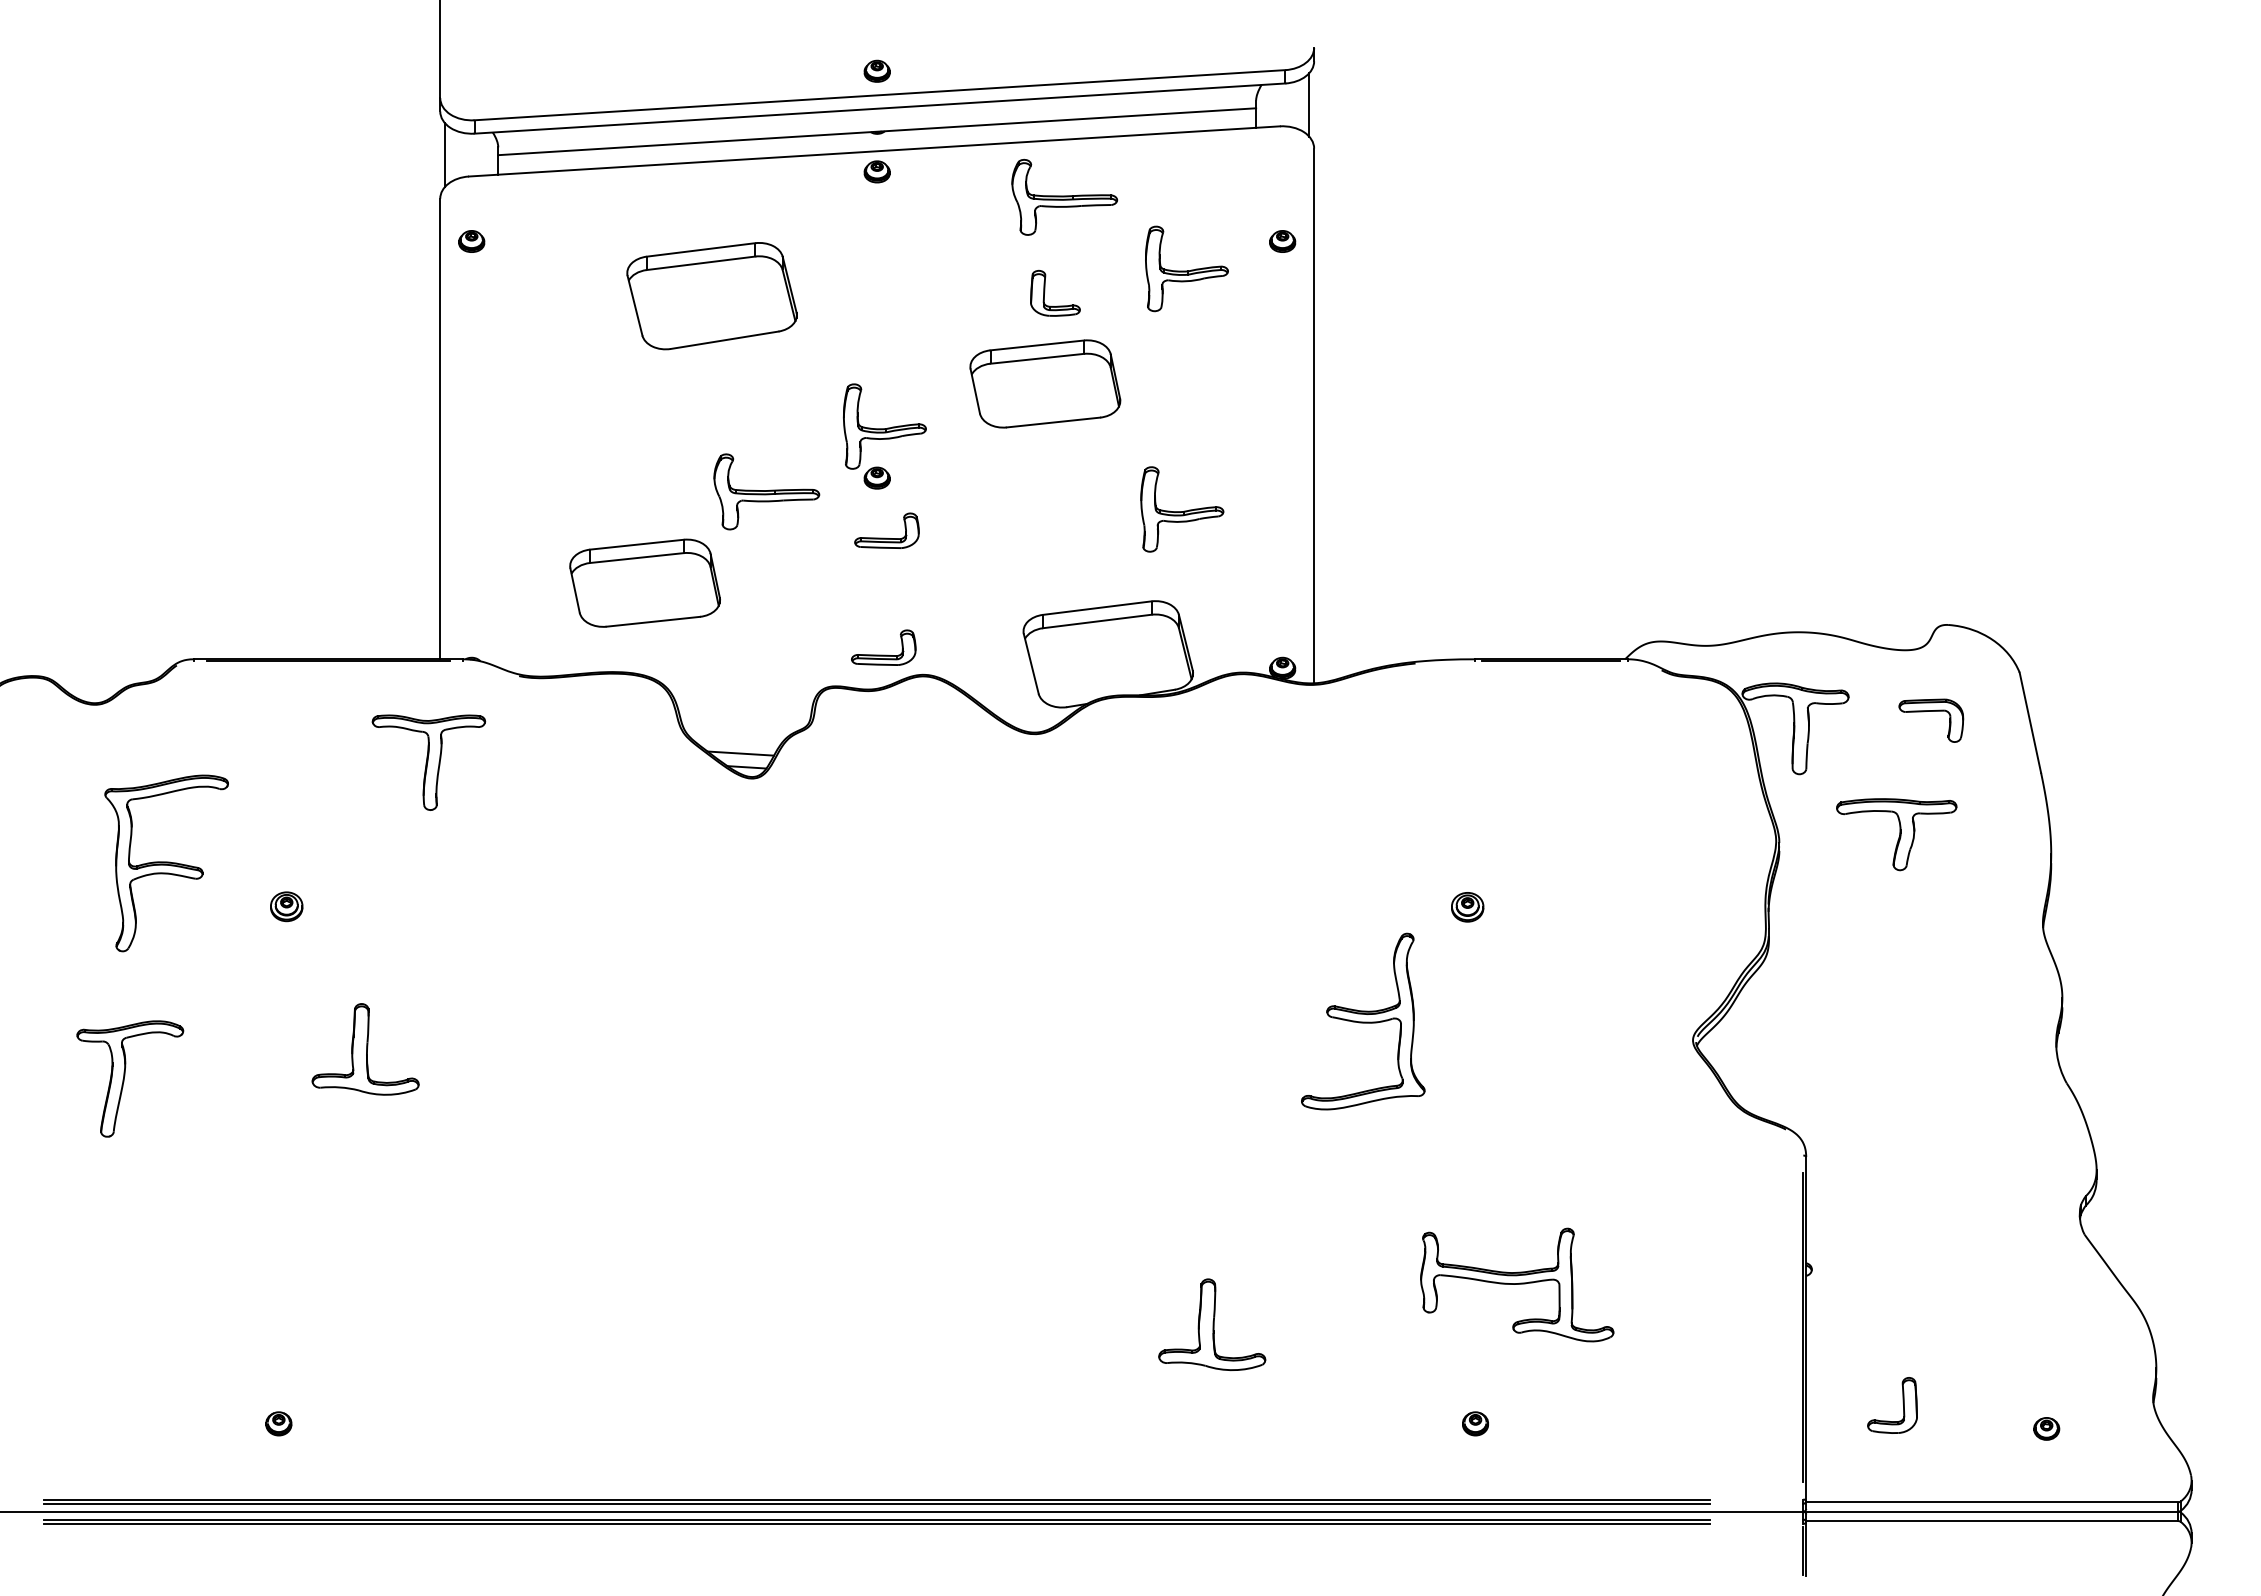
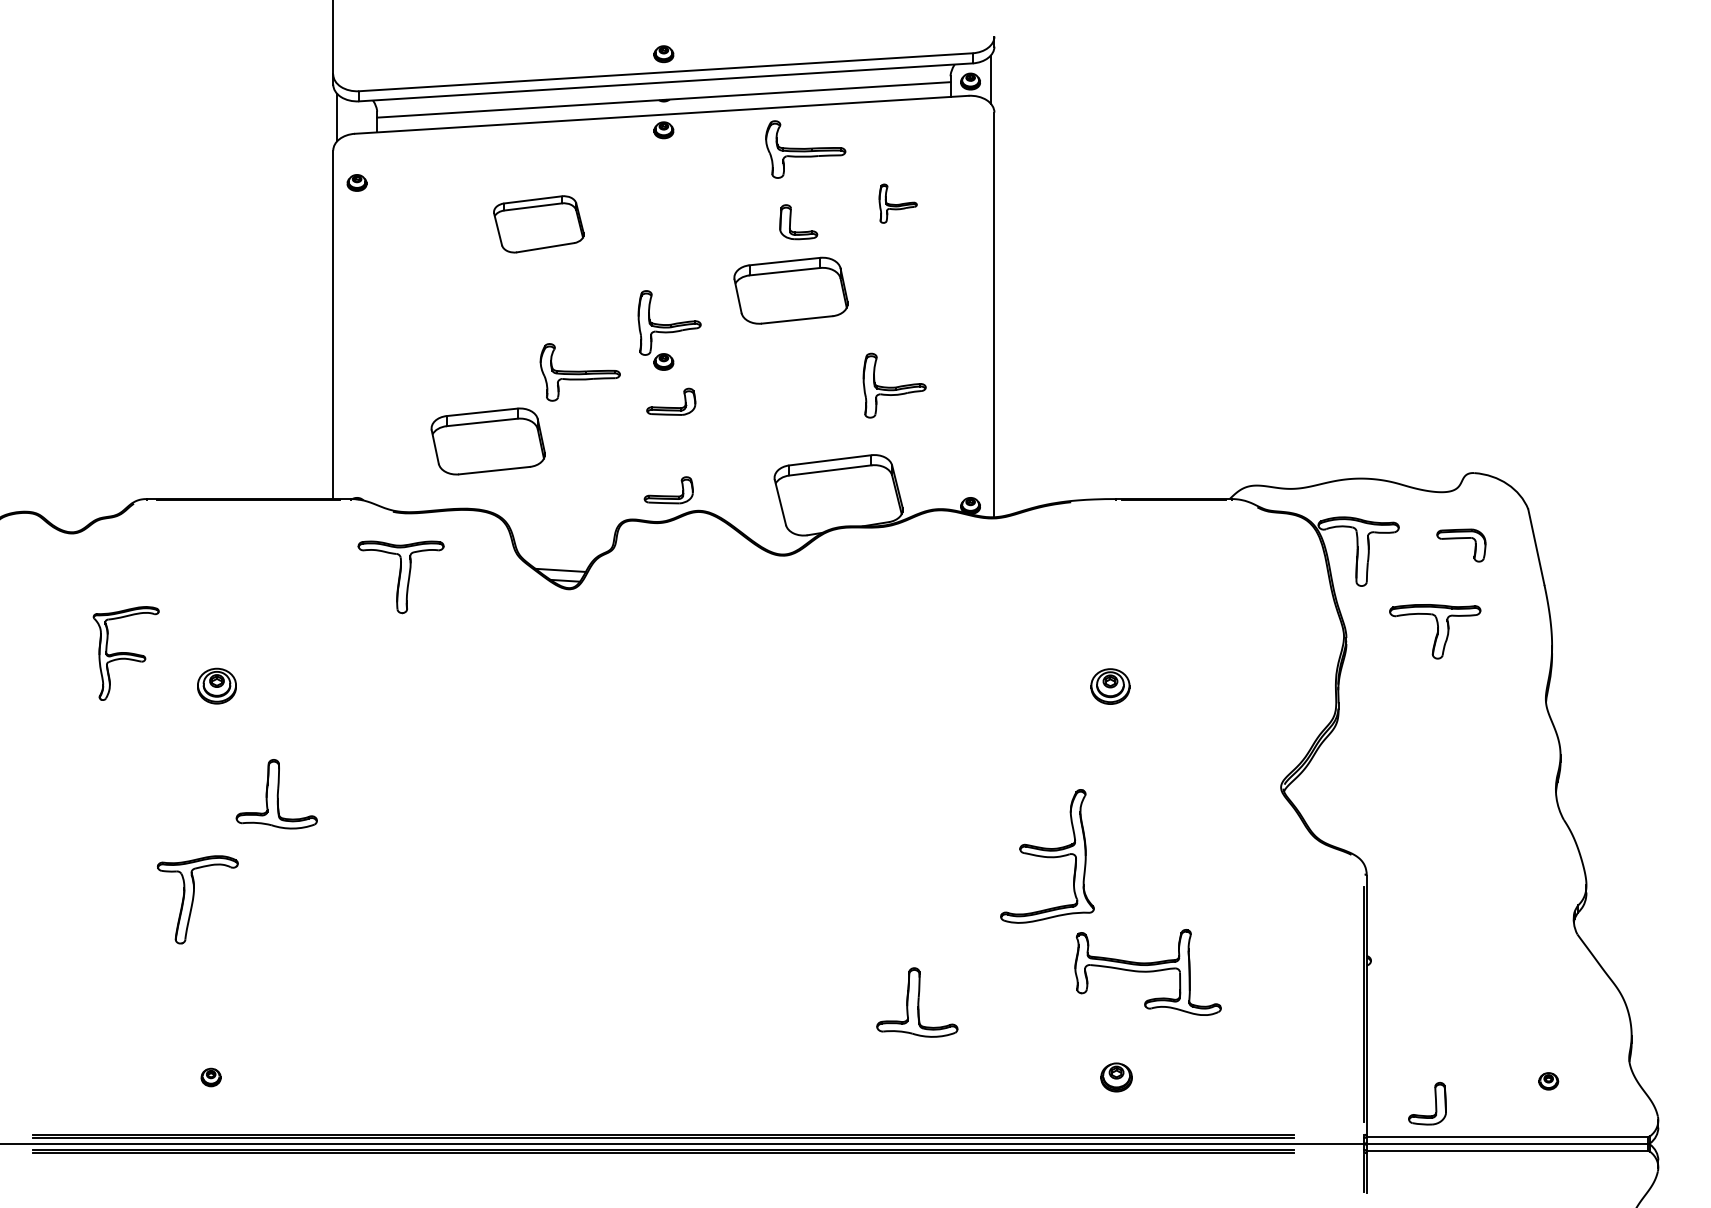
part: (1282, 241) -> (970, 81), moved
part: (1186, 268) -> (897, 203), size x0.6
part: (711, 296) -> (538, 224), size x0.7
part: (428, 762) -> (400, 577), moved
part: (166, 863) -> (126, 653), size x0.7
part: (286, 906) -> (216, 686), size x1.6
part: (1467, 907) -> (1110, 686), size x1.6
part: (1363, 1021) -> (1047, 856), moved
part: (130, 1078) -> (198, 899), moved
part: (1902, 1402) -> (1435, 1101), moved
part: (1475, 1423) -> (1116, 1077), size x1.6

